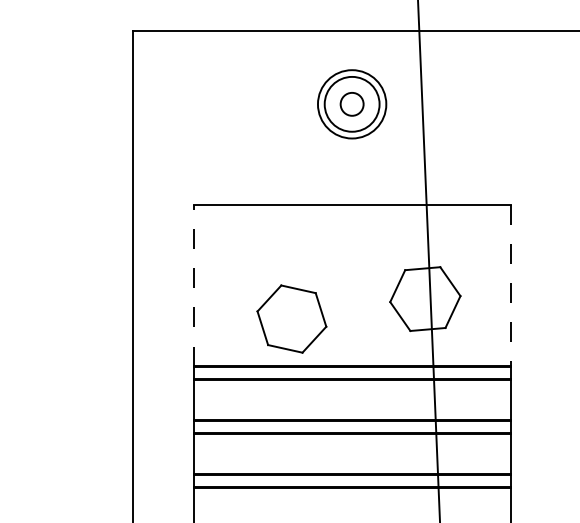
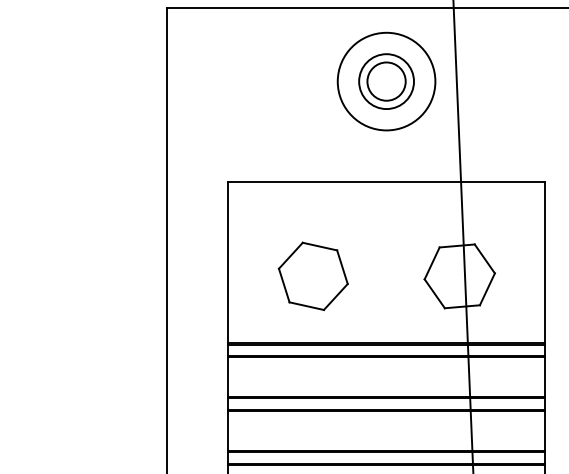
circle: (351, 104) -> (385, 81), size x1.43
circle: (352, 104) -> (386, 81), size x1.67
line: (193, 285) -> (227, 262), dashed -> solid
line: (510, 285) -> (544, 262), dashed -> solid
part: (291, 318) -> (312, 275), moved

